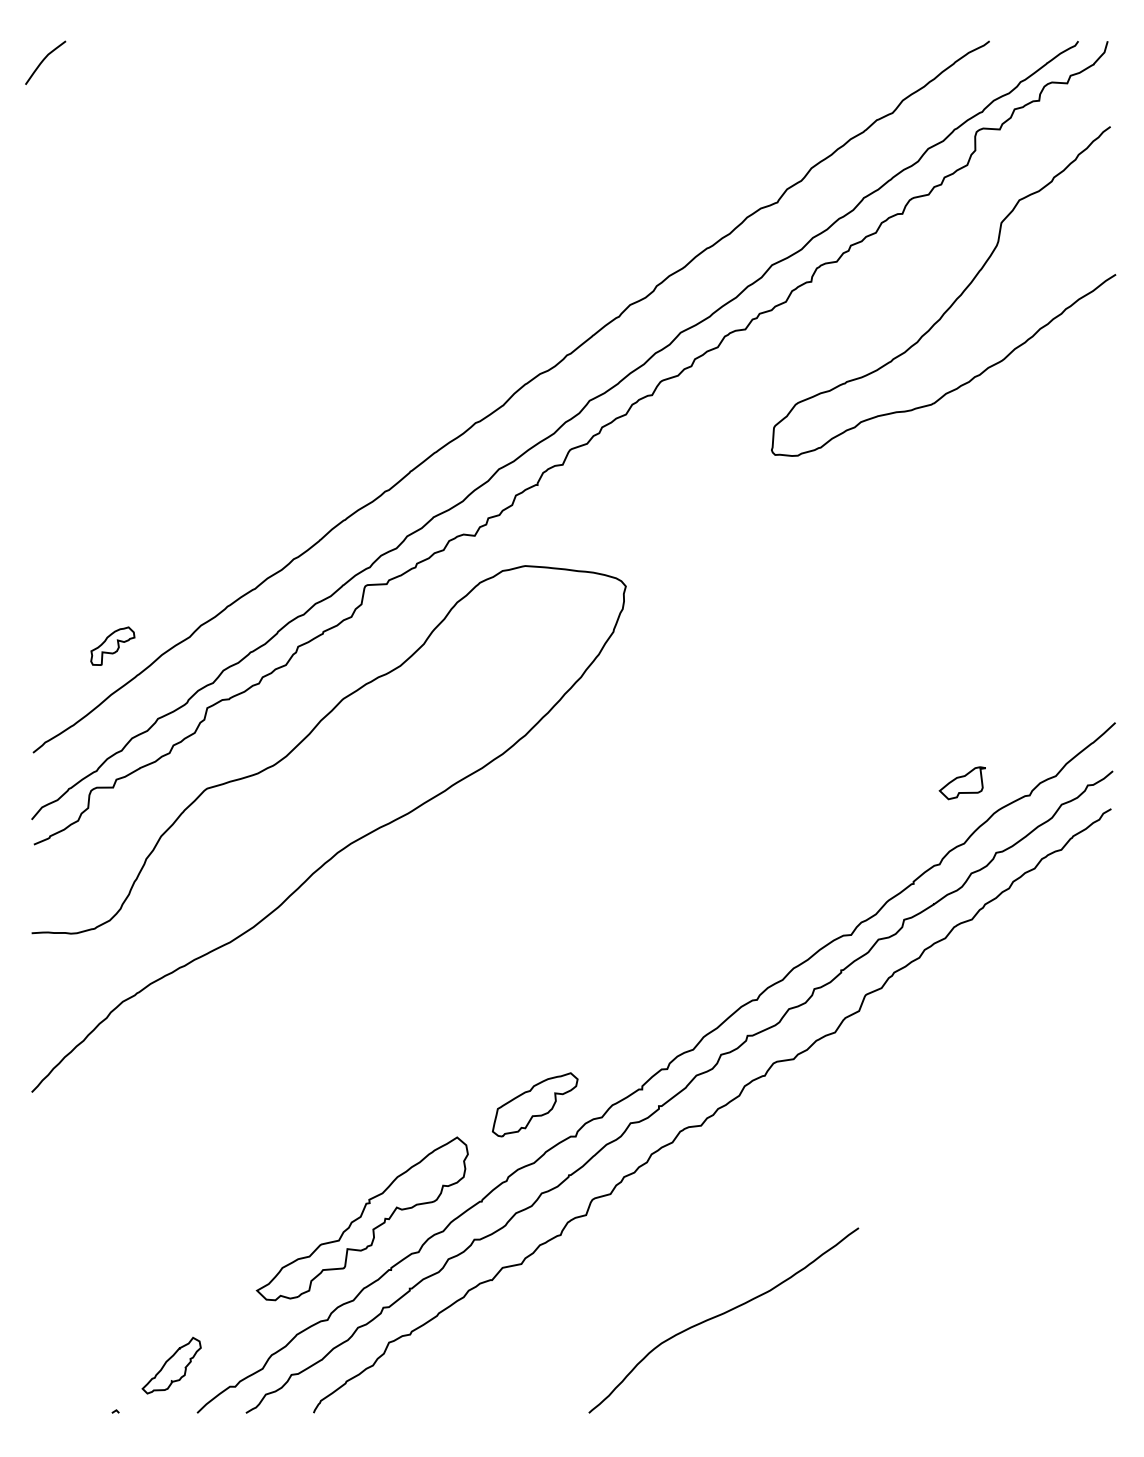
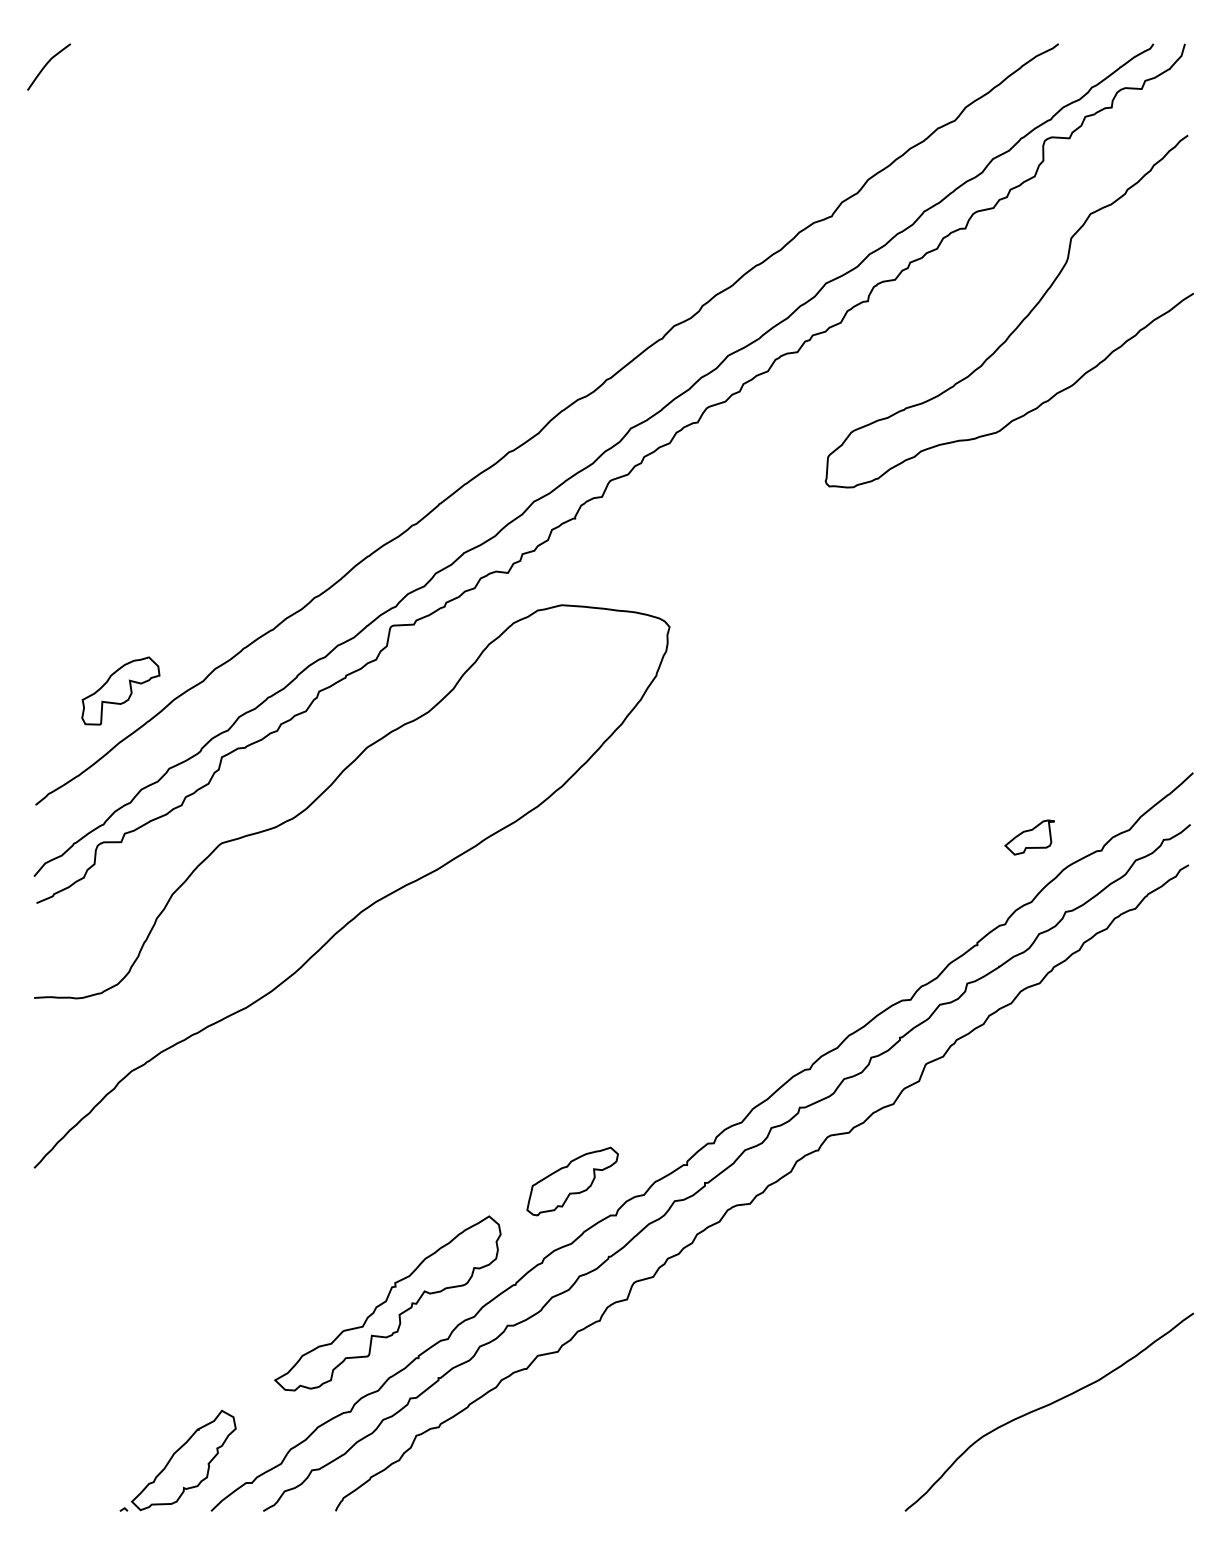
part: (112, 645) -> (120, 690), size x1.67
curve: (720, 1316) -> (1045, 1407), moved
part: (171, 1365) -> (183, 1460), size x1.67

